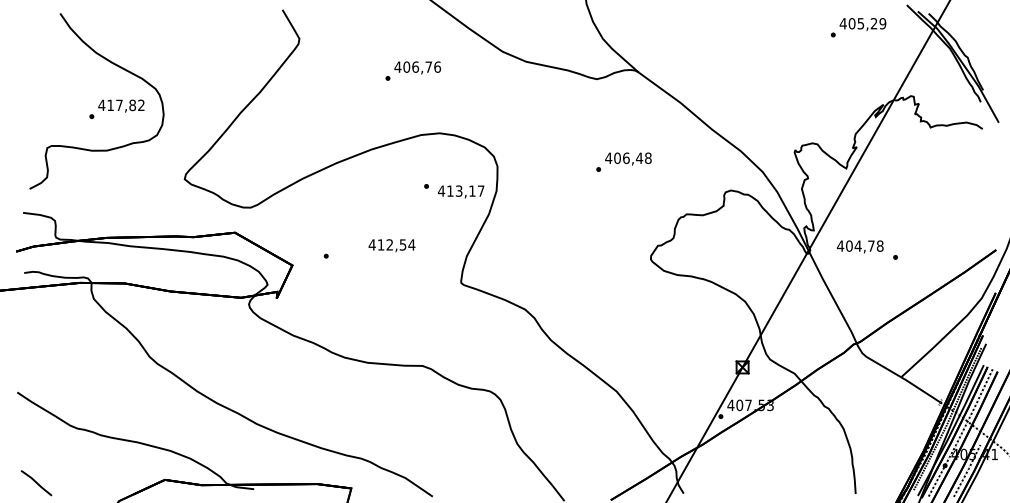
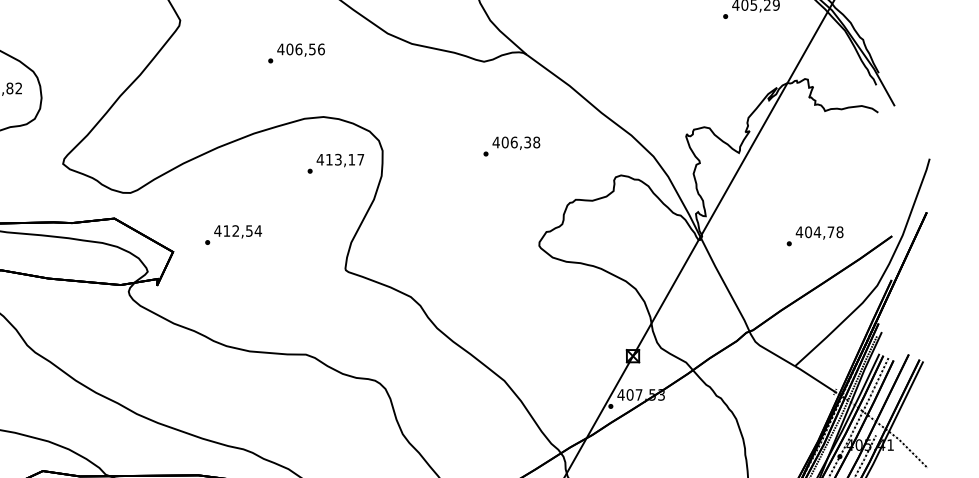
text: (428, 66) -> (312, 48), 406,76 -> 406,56
text: (639, 157) -> (527, 141), 406,48 -> 406,38
text: (461, 191) -> (340, 160), moved
text: (391, 245) -> (237, 231), moved
text: (860, 246) -> (819, 232), moved

